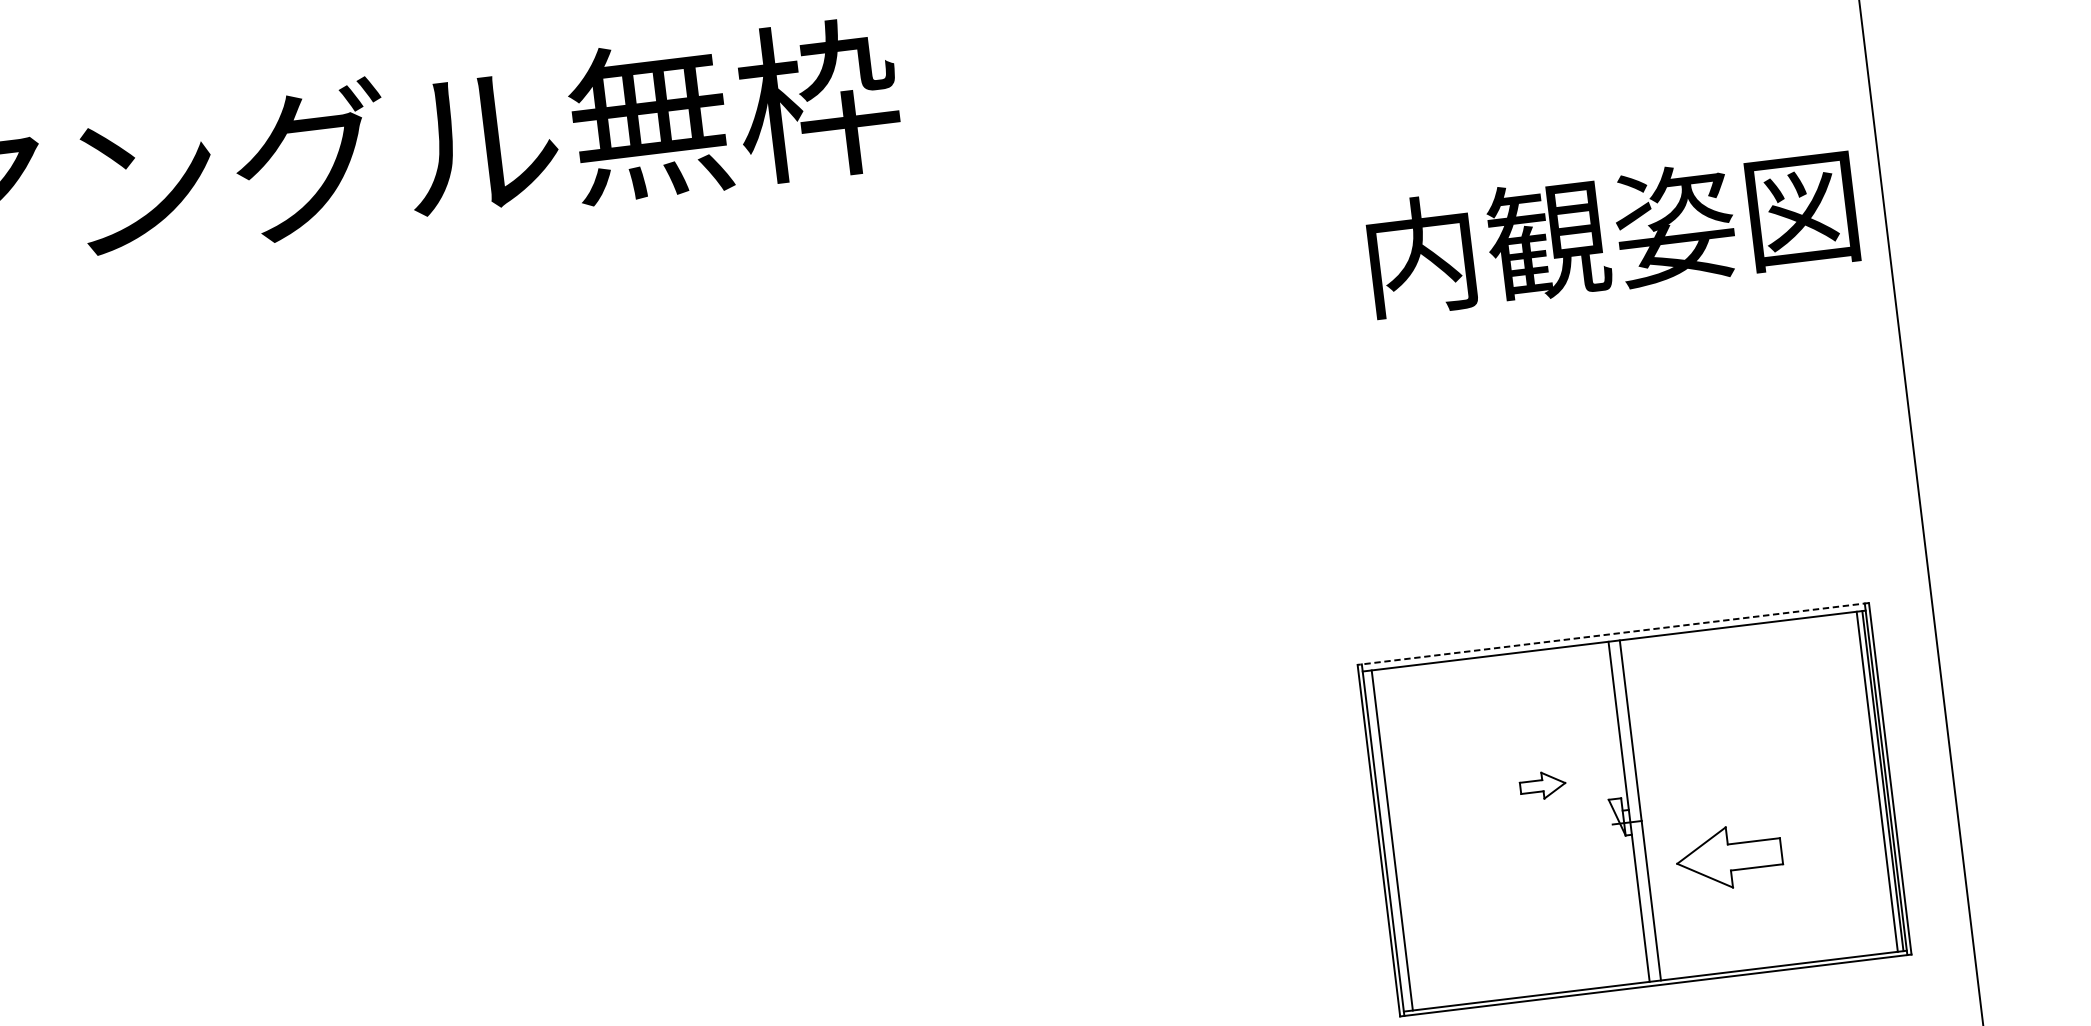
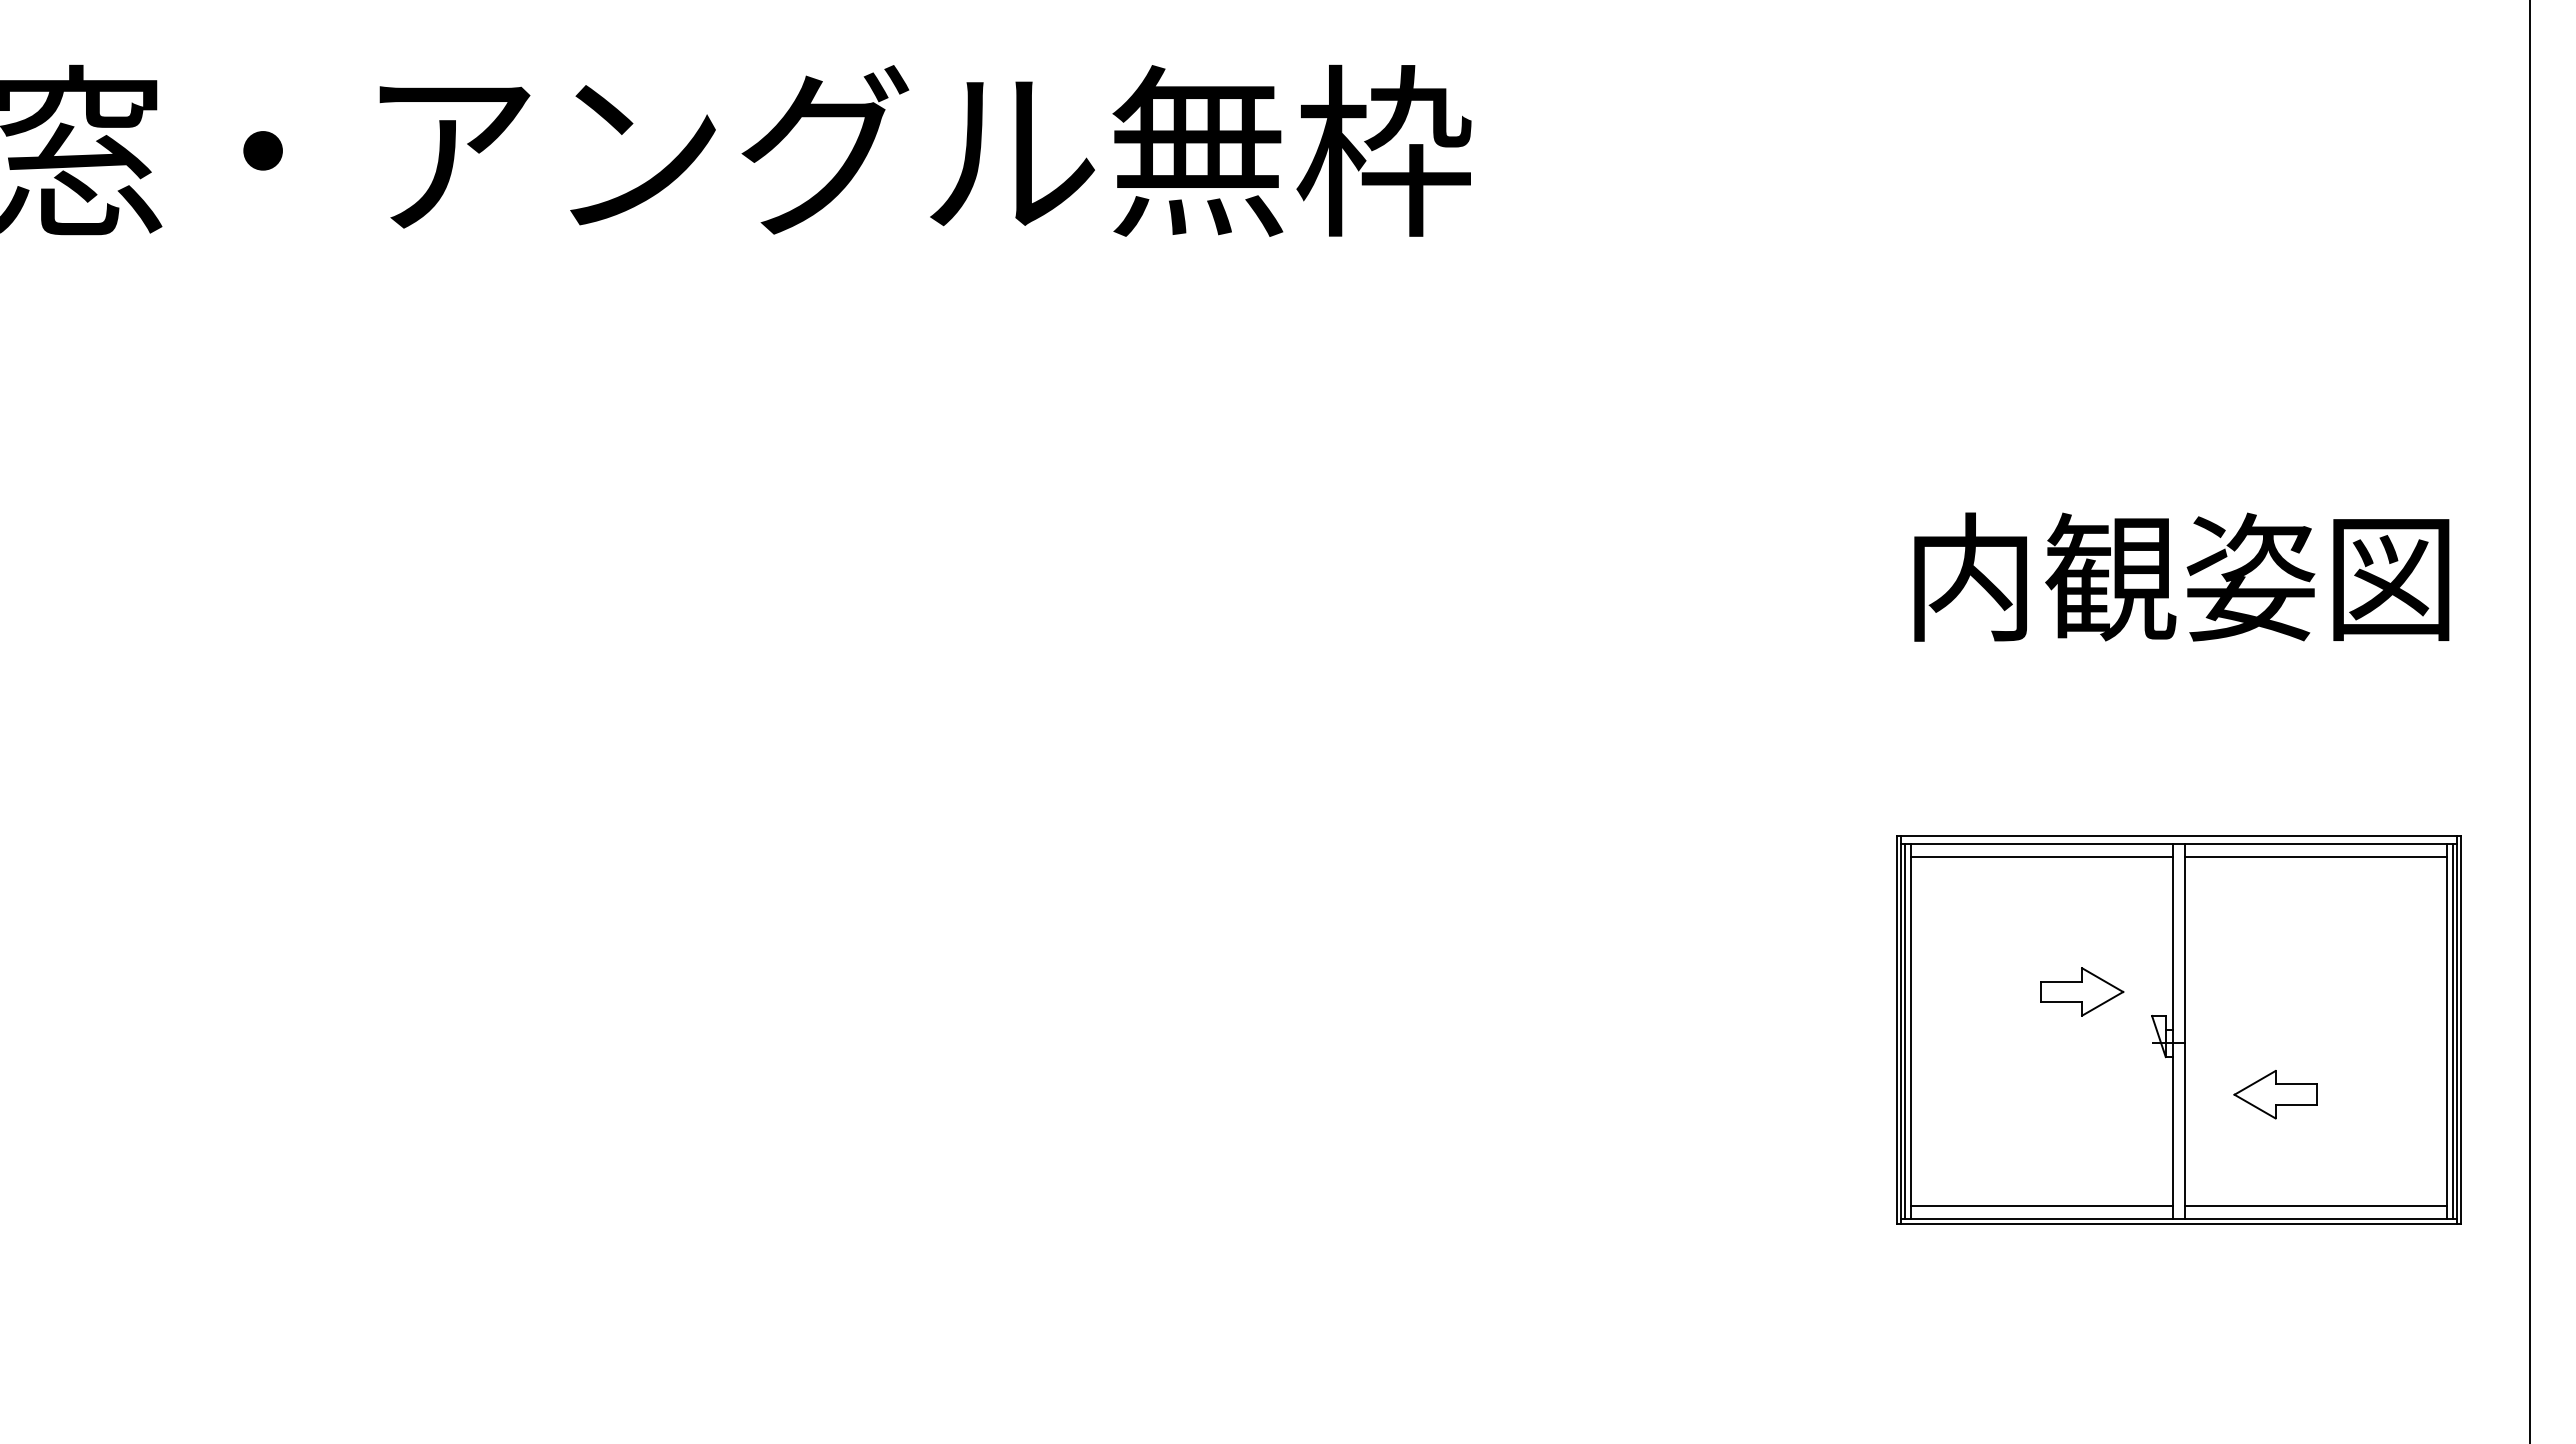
text: (1612, 231) -> (2181, 576), moved
line: (1613, 634) -> (2178, 836), dashed -> solid
line: (1739, 637) -> (2315, 856), added
line: (1491, 667) -> (2041, 856), added
part: (1543, 785) -> (2082, 991), size x1.67
line: (1386, 840) -> (1904, 1031), added
part: (1729, 857) -> (2275, 1094), size x0.71
line: (1777, 954) -> (2315, 1206), added
line: (1529, 984) -> (2041, 1206), added

